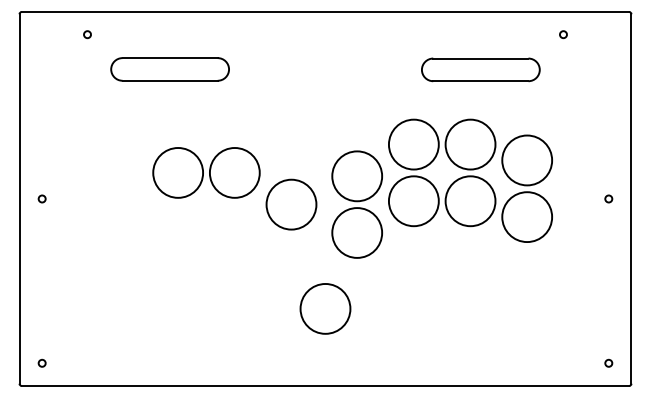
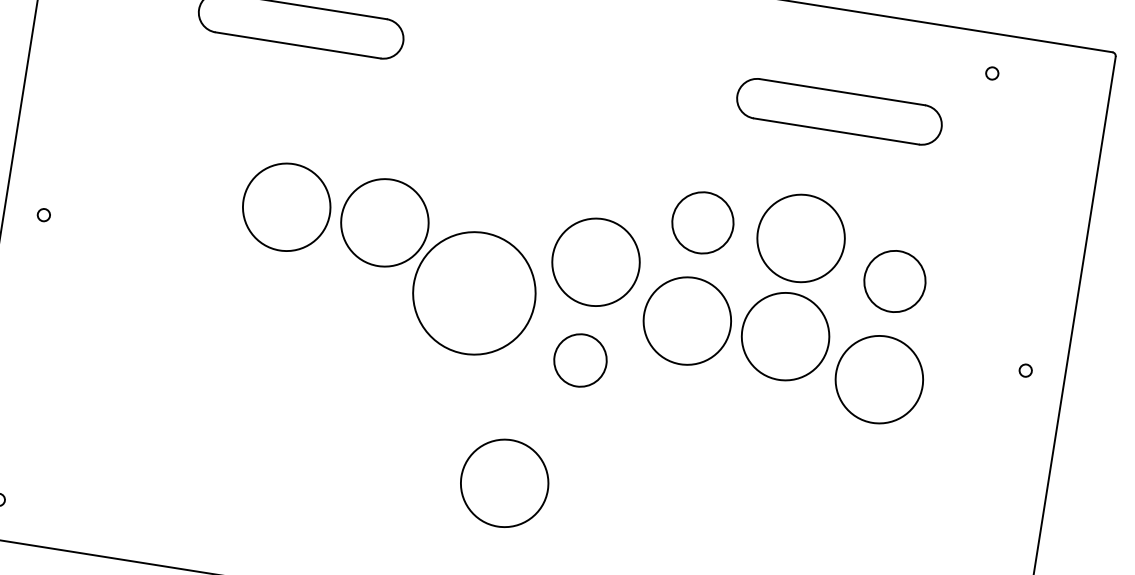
circle: (413, 144) -> (702, 222), size x0.7
circle: (527, 160) -> (895, 281), size x0.7
circle: (291, 204) -> (474, 293), size x1.4
circle: (357, 232) -> (581, 359), size x0.6

